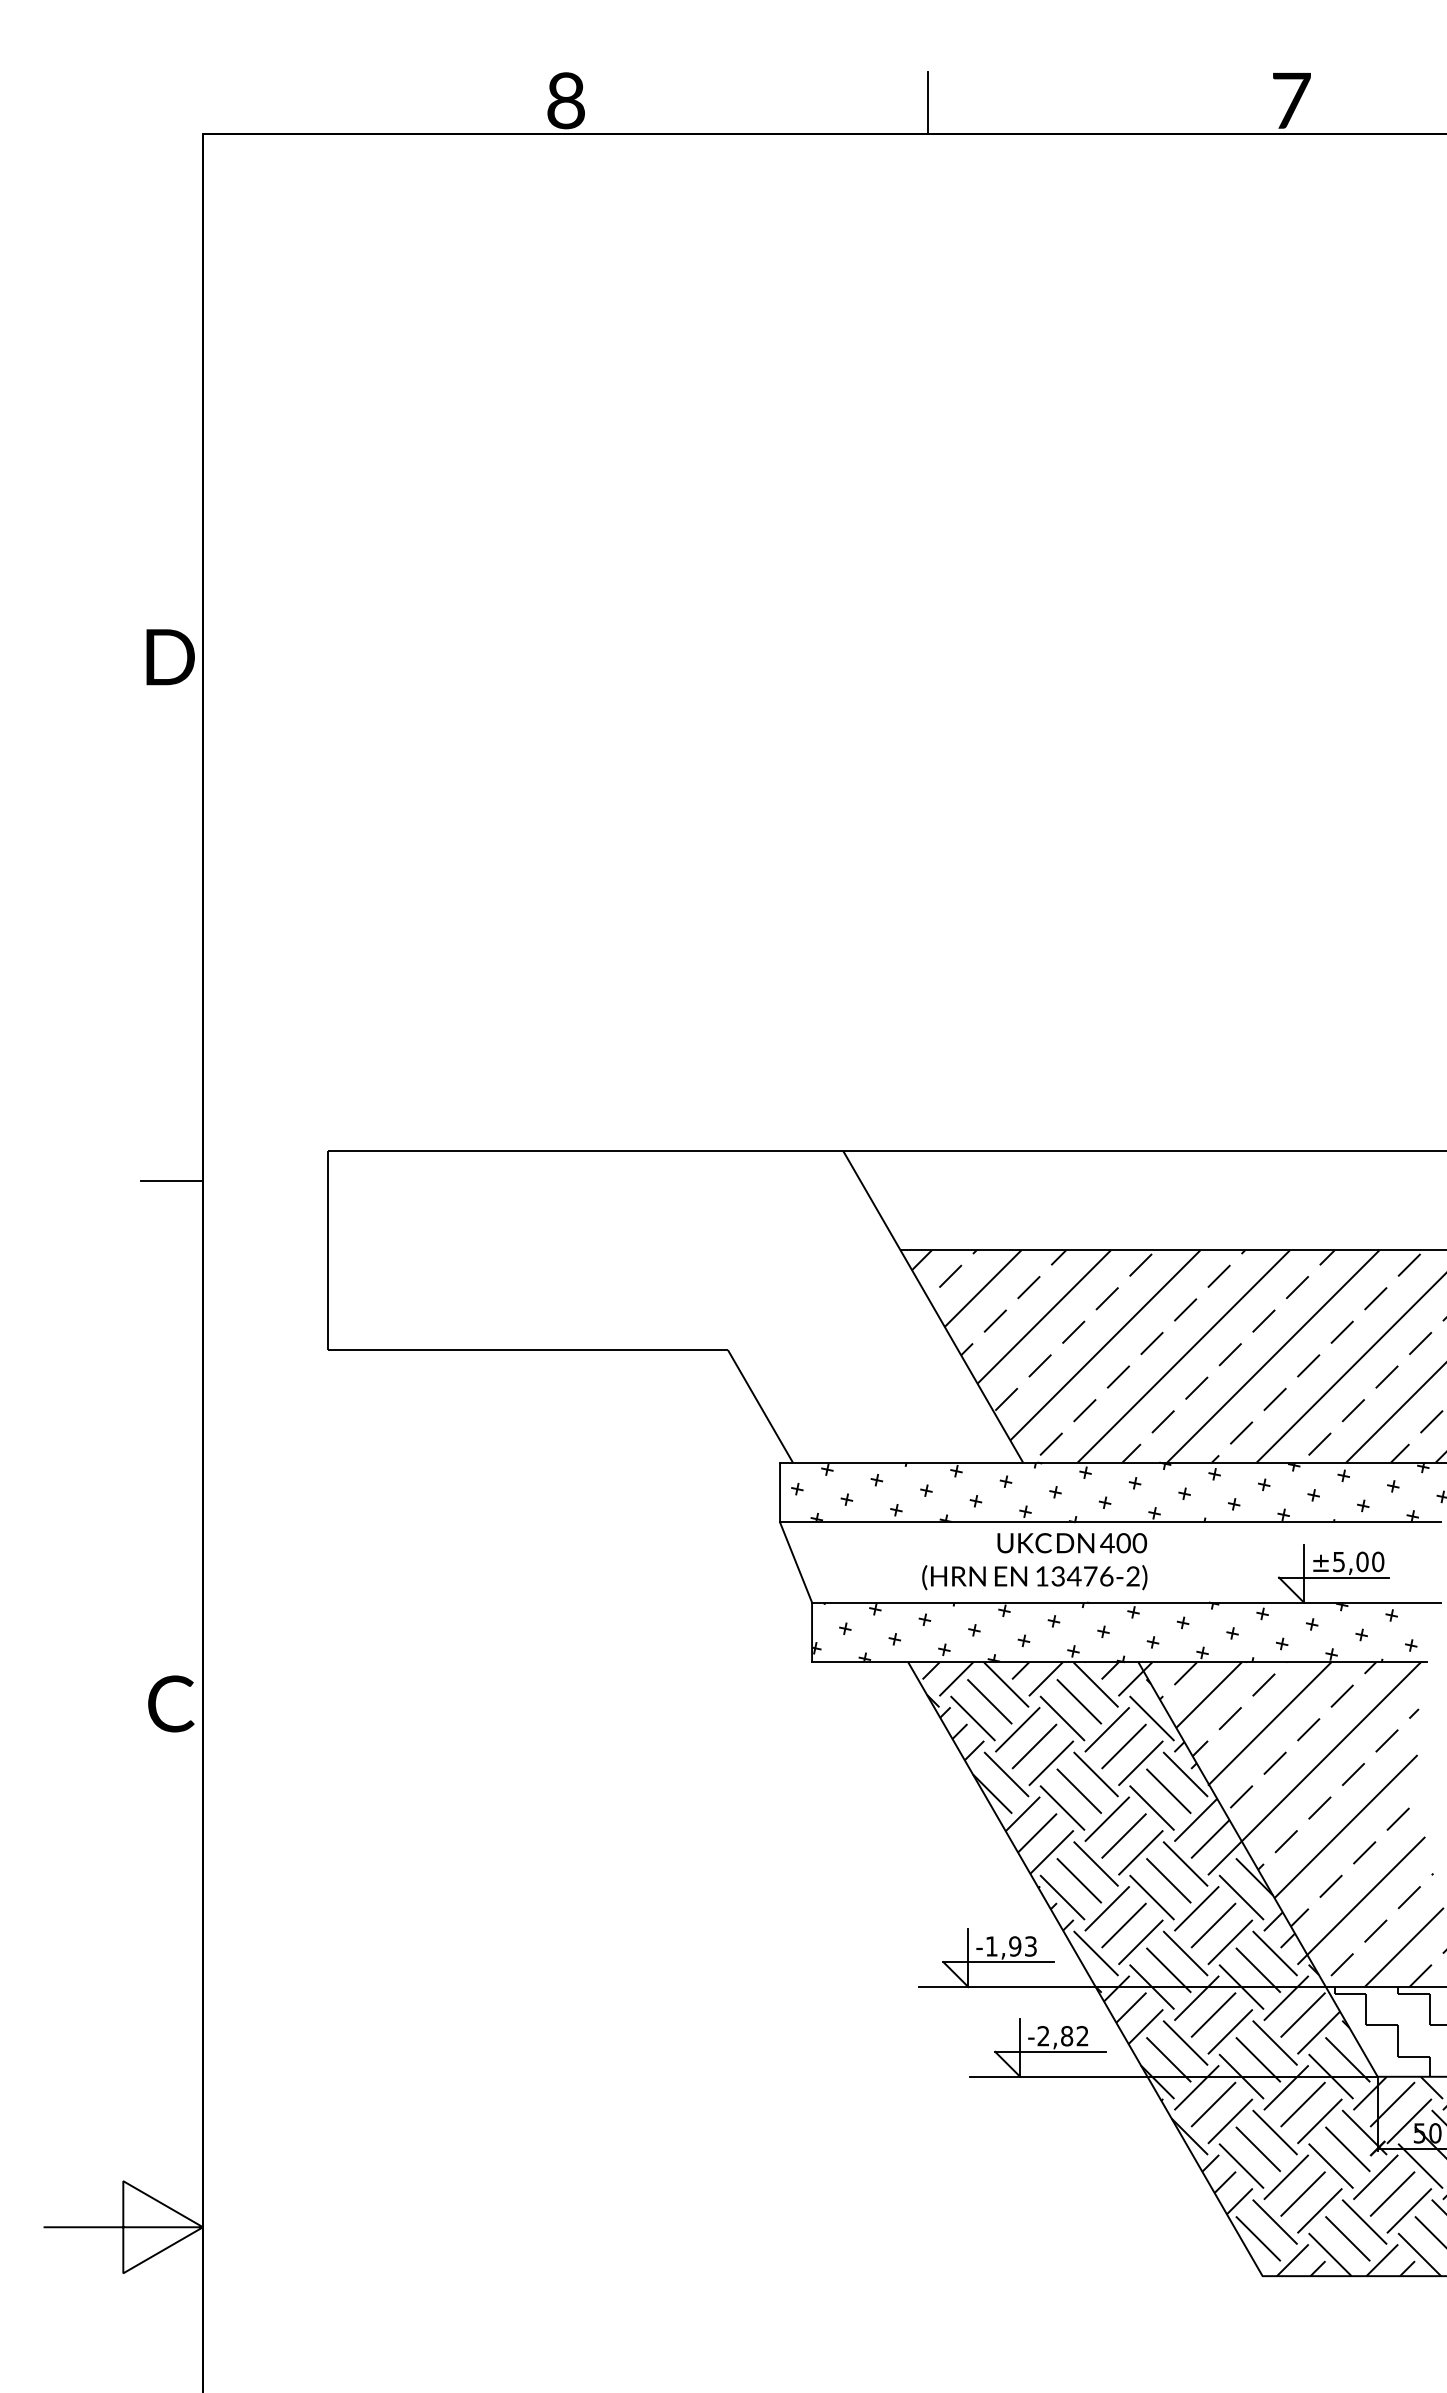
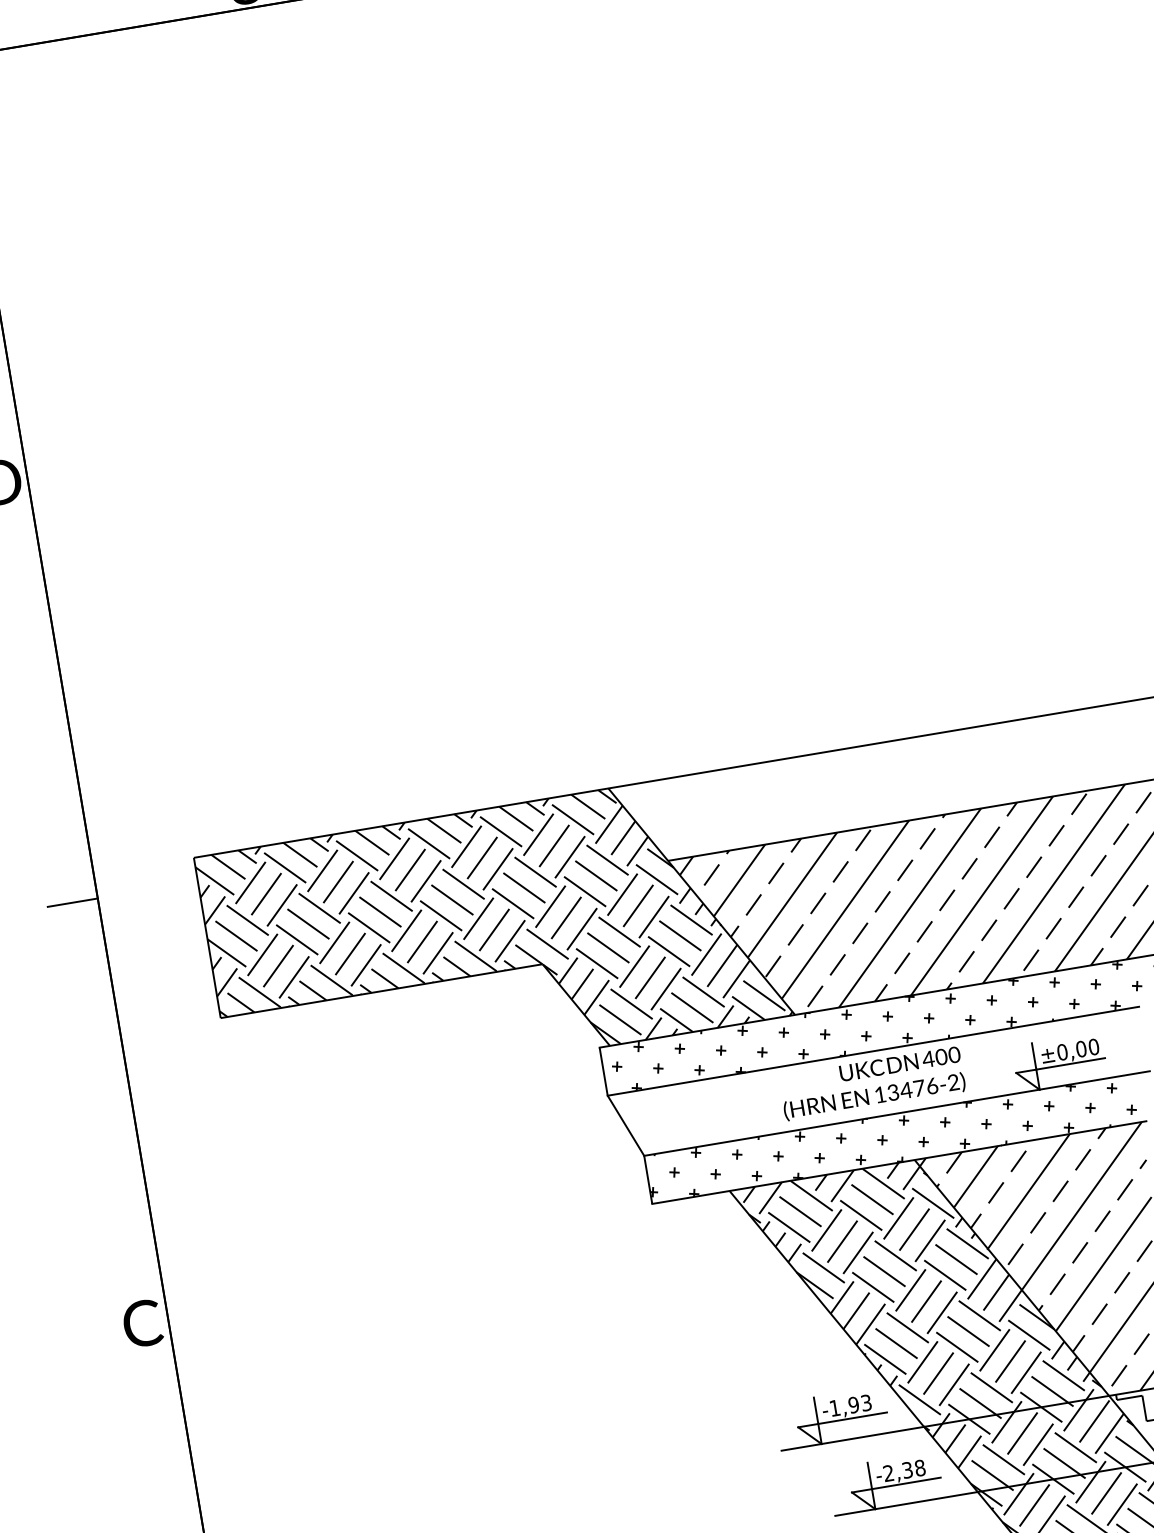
hatch: (673, 1306) -> (492, 936), added
text: (1034, 1561) -> (872, 1083), moved
text: (1339, 1561) -> (1062, 1051), ±5,00 -> ±0,00
text: (1074, 2036) -> (913, 1469), -2,82 -> -2,38

